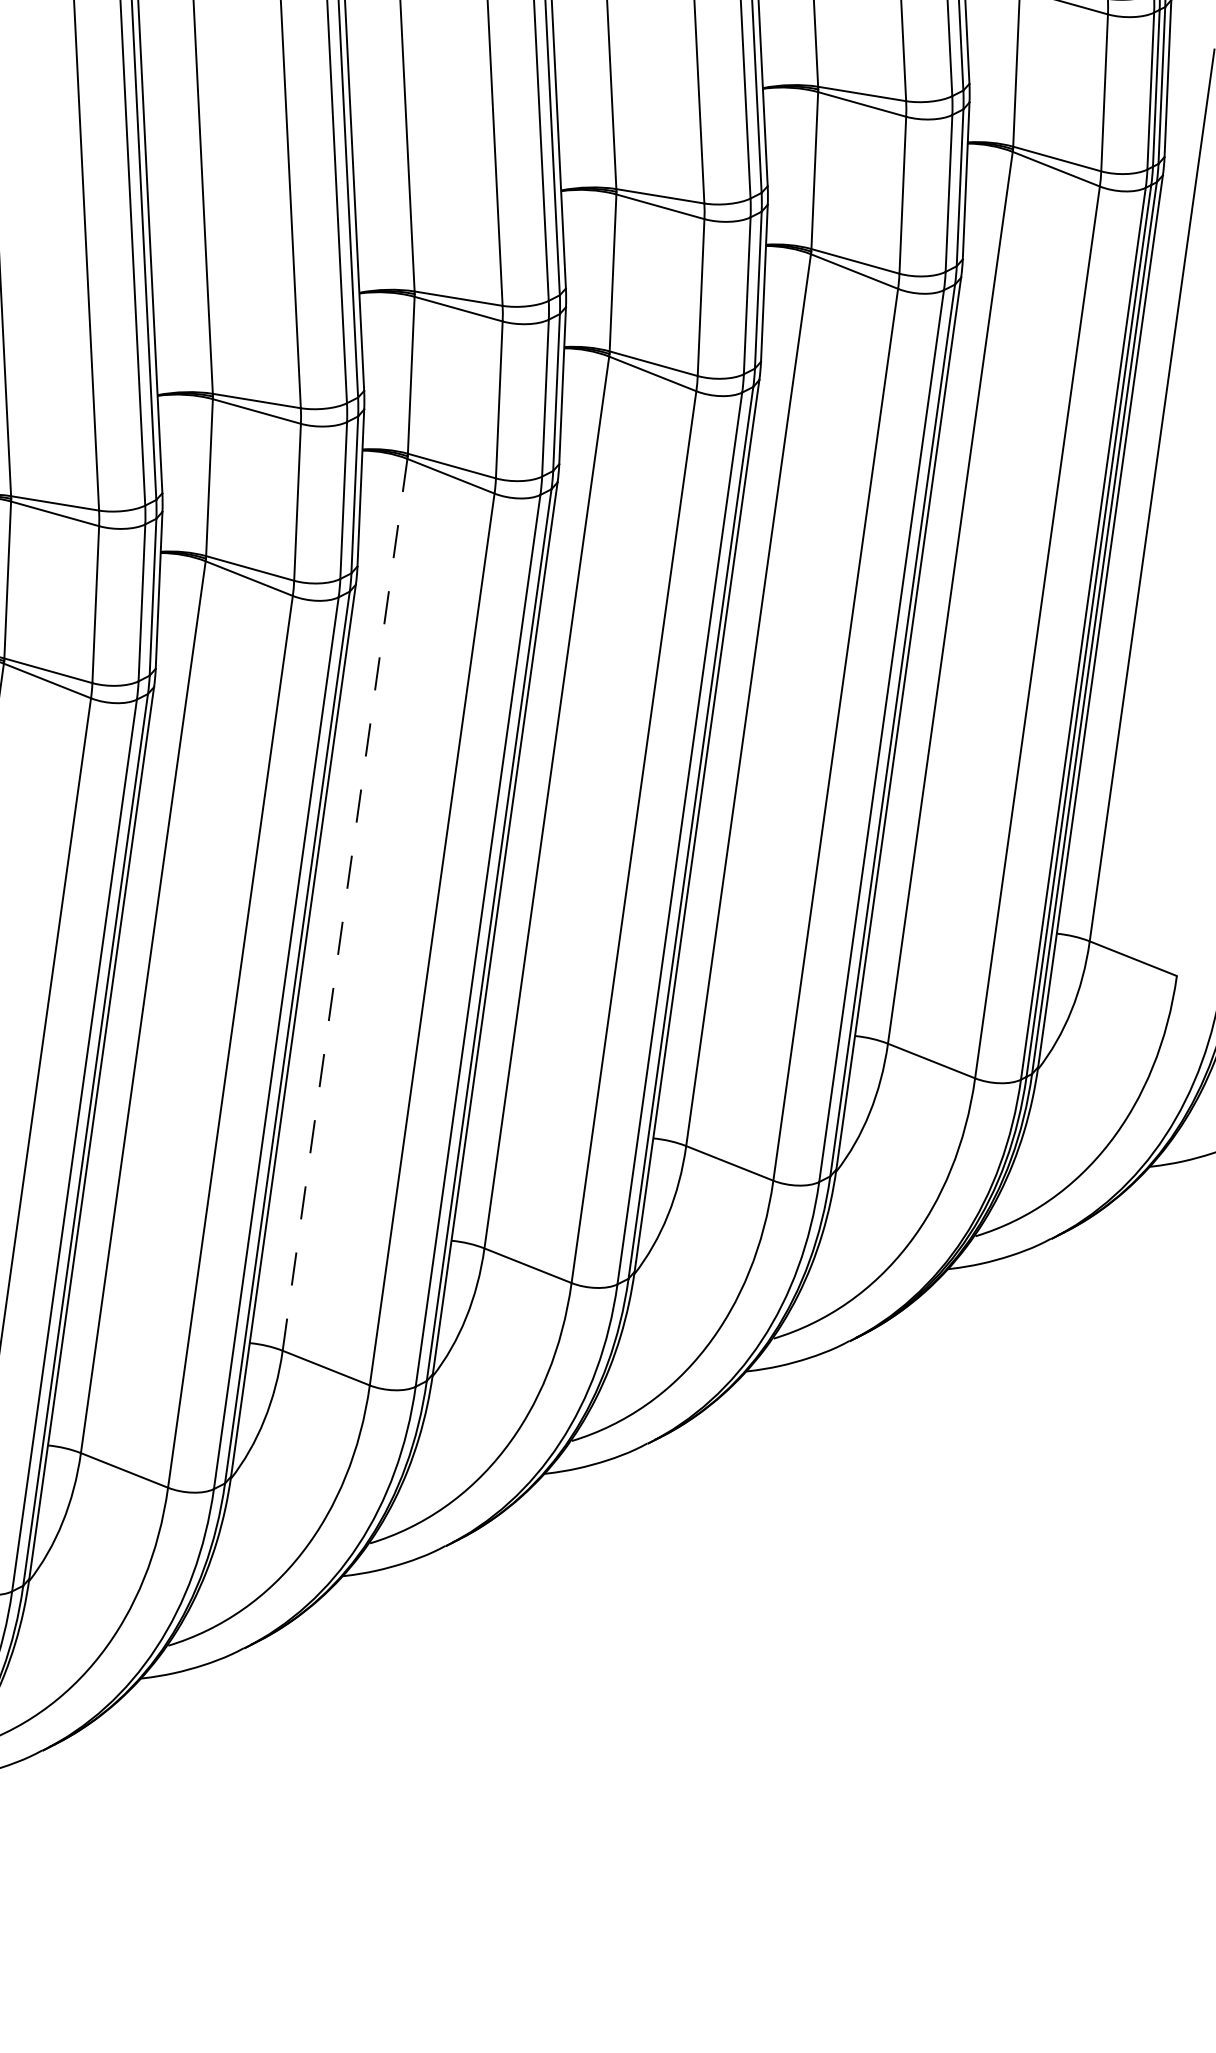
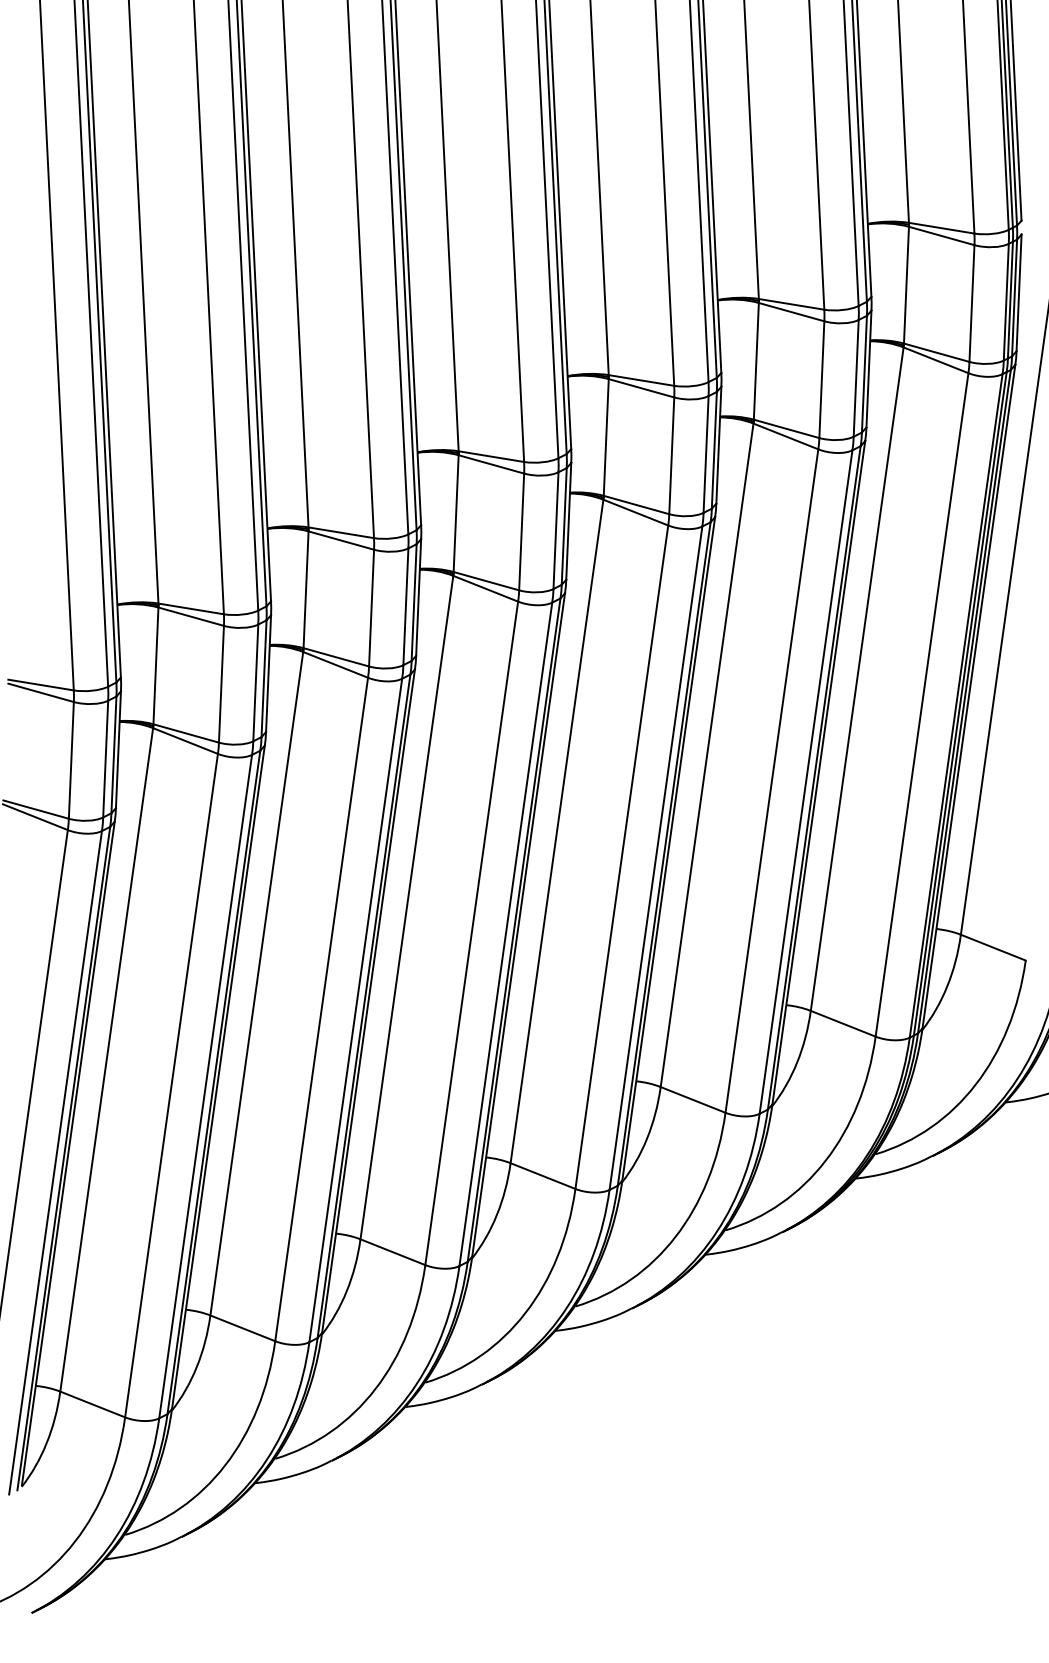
line: (344, 904) -> (406, 907), dashed -> solid

